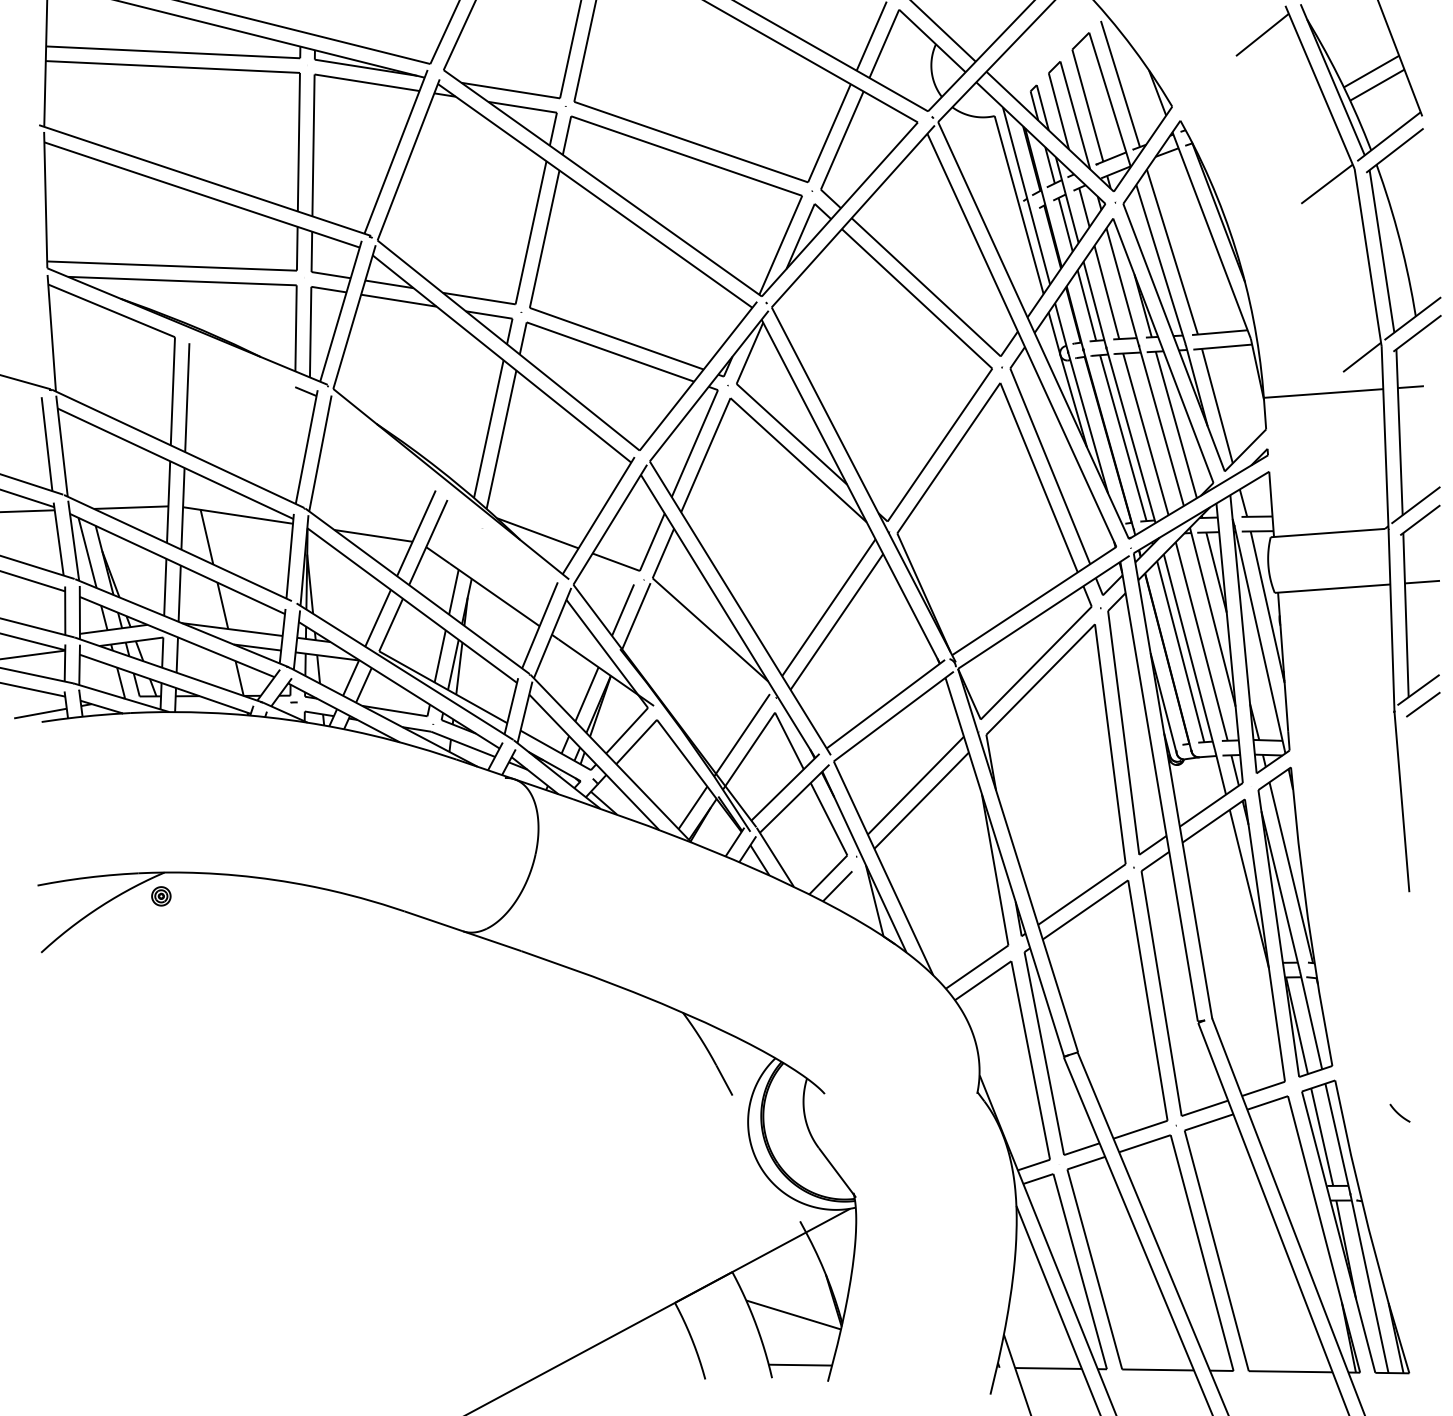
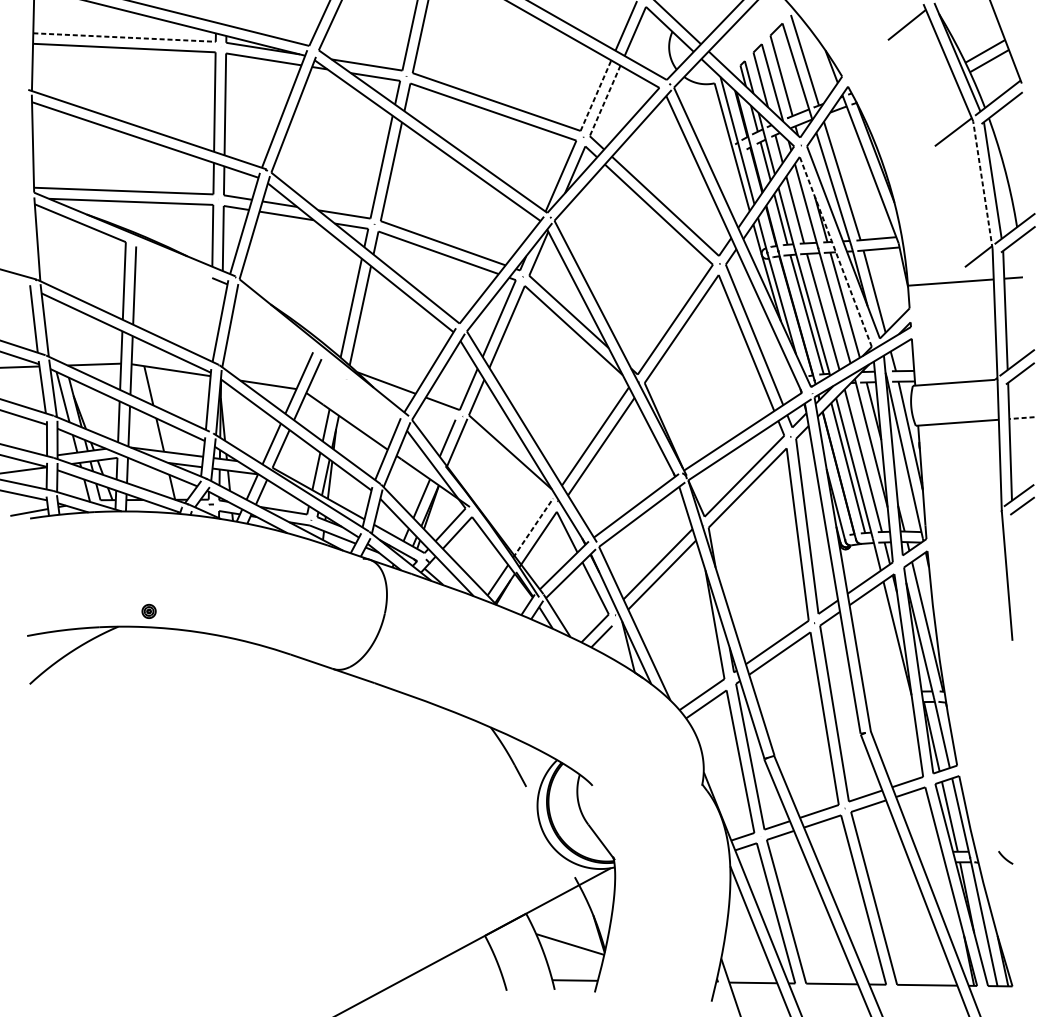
line: (173, 52) -> (124, 37), solid -> dashed
line: (829, 133) -> (595, 95), solid -> dashed
line: (842, 140) -> (605, 100), solid -> dashed
line: (1368, 257) -> (983, 184), solid -> dashed
line: (1163, 350) -> (835, 251), solid -> dashed
line: (1422, 582) -> (1021, 418), solid -> dashed
line: (742, 735) -> (533, 528), solid -> dashed
part: (161, 896) -> (149, 611), moved
curve: (1398, 1112) -> (1004, 857), moved

